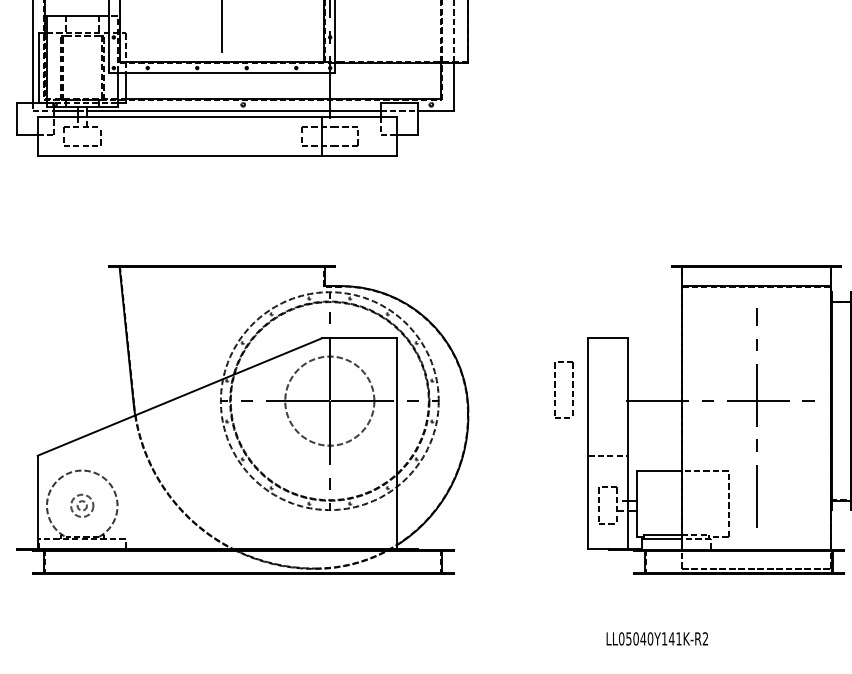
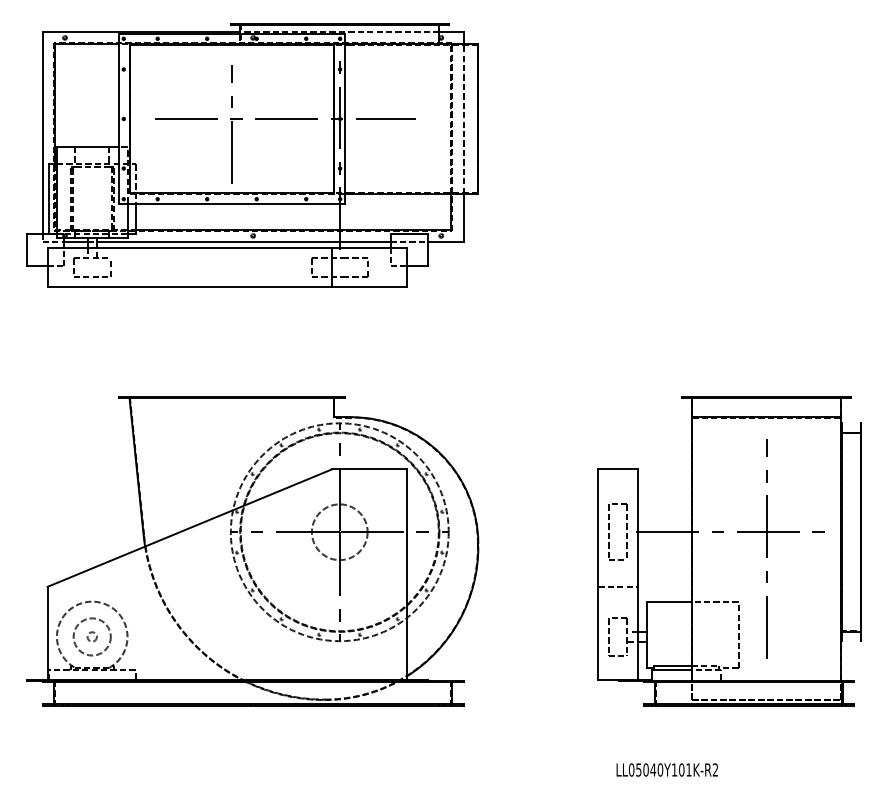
part: (555, 387) -> (609, 529), moved
circle: (329, 401) -> (339, 532), size x0.62
circle: (81, 505) -> (91, 636), size x1.67
text: (671, 638) -> (681, 769), LL05040Y141K-R2 -> LL05040Y101K-R2

